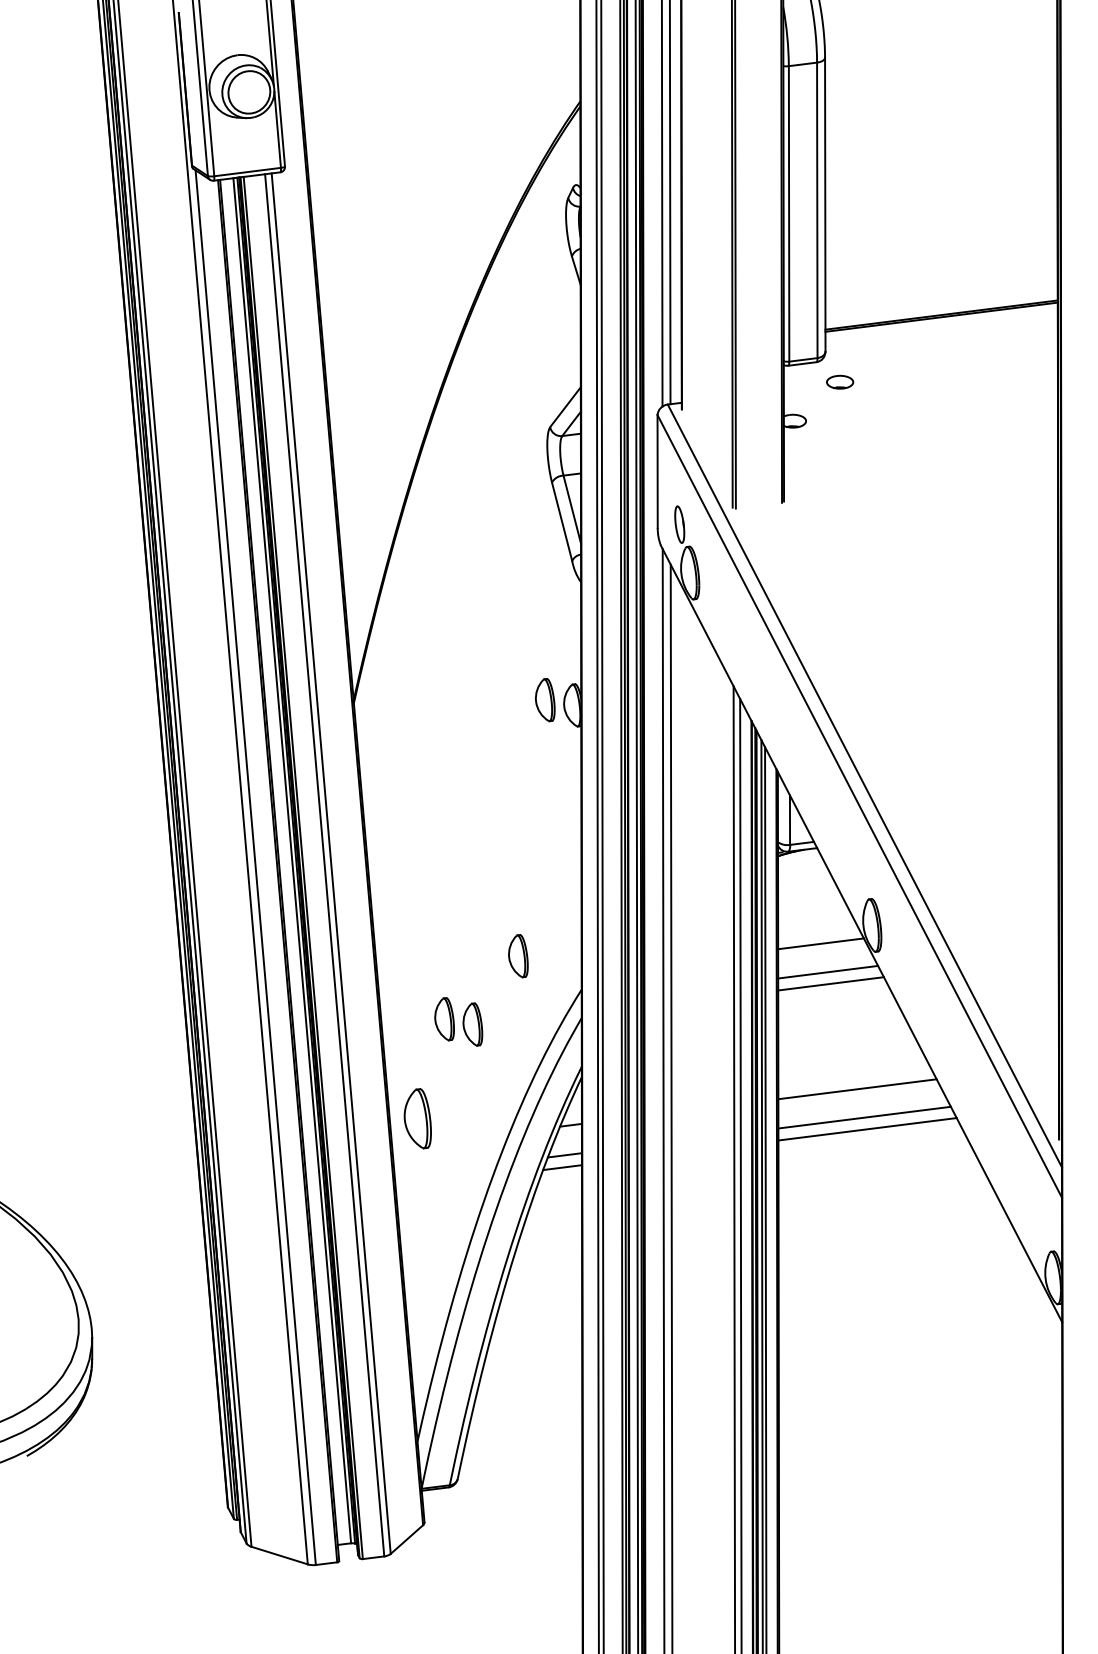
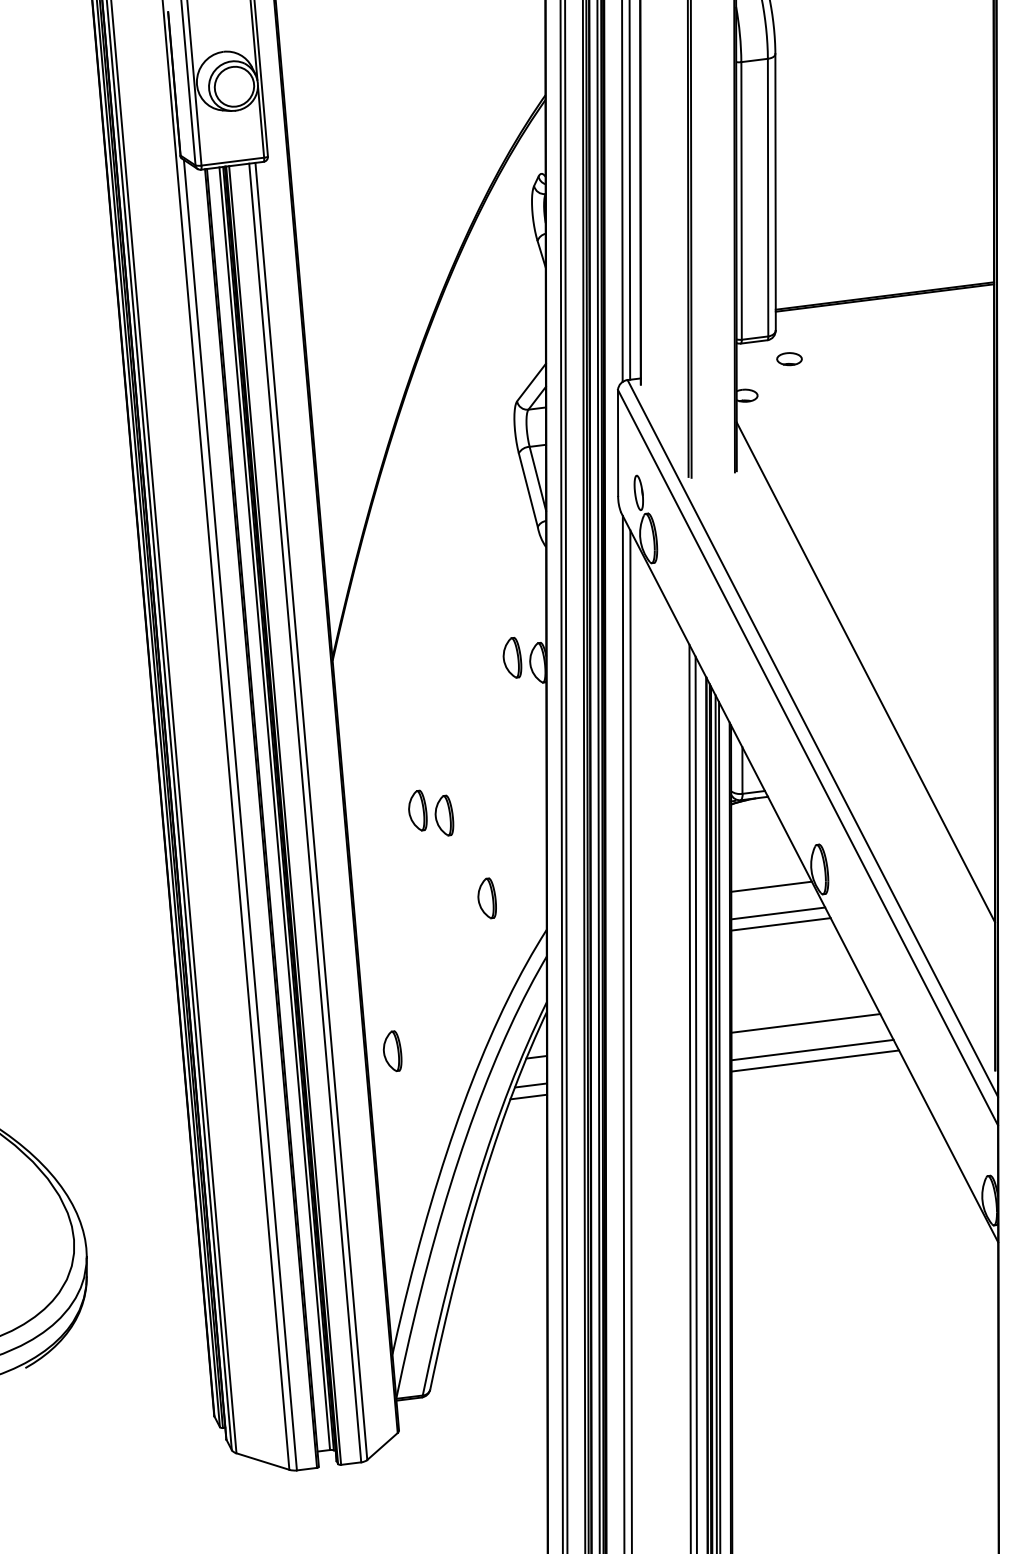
line: (920, 715) -> (865, 672), added
part: (459, 1021) -> (431, 812), moved
part: (417, 1119) -> (392, 1051), size x0.71

